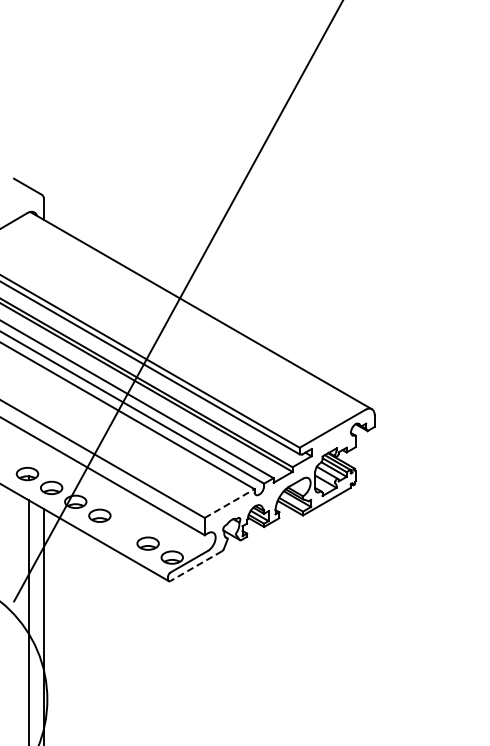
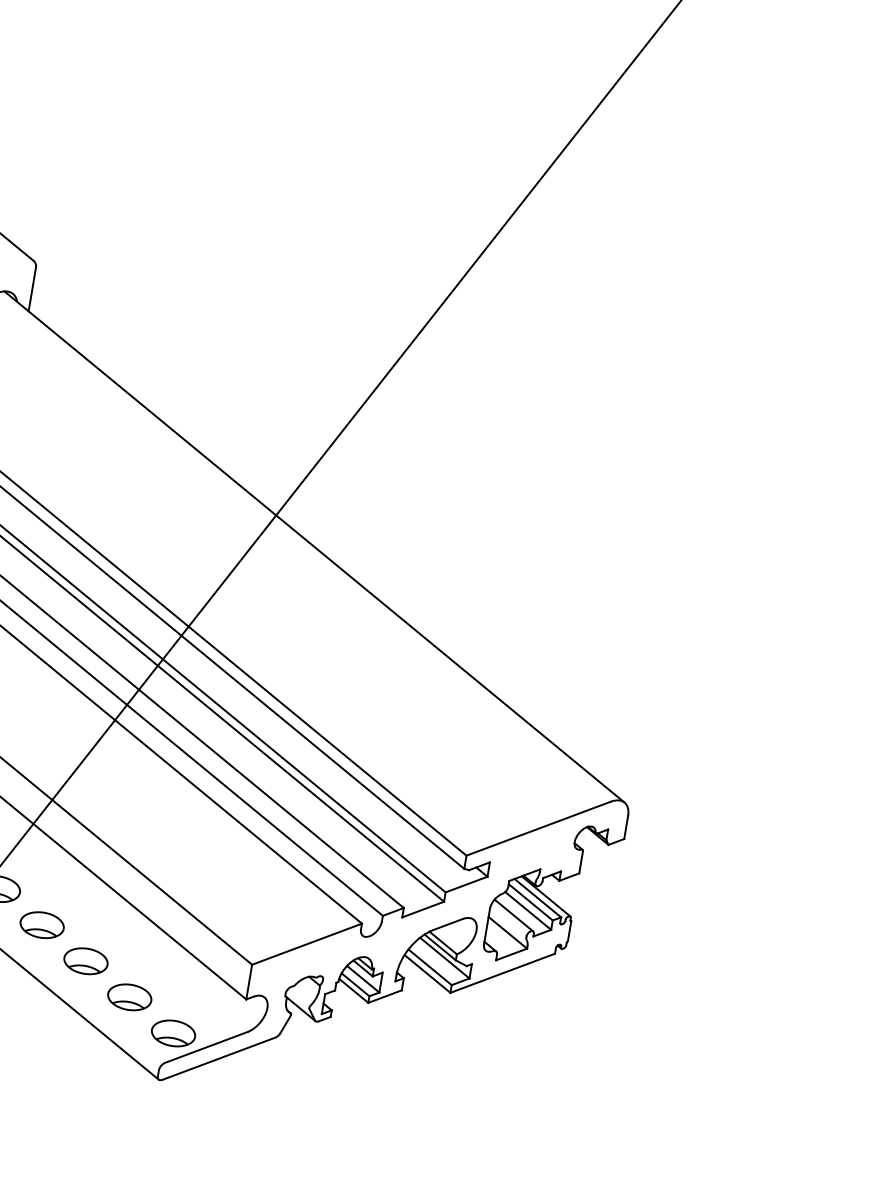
line: (229, 503) -> (306, 944), dashed -> solid
part: (123, 529) -> (85, 960), added
line: (196, 566) -> (219, 1059), dashed -> solid

